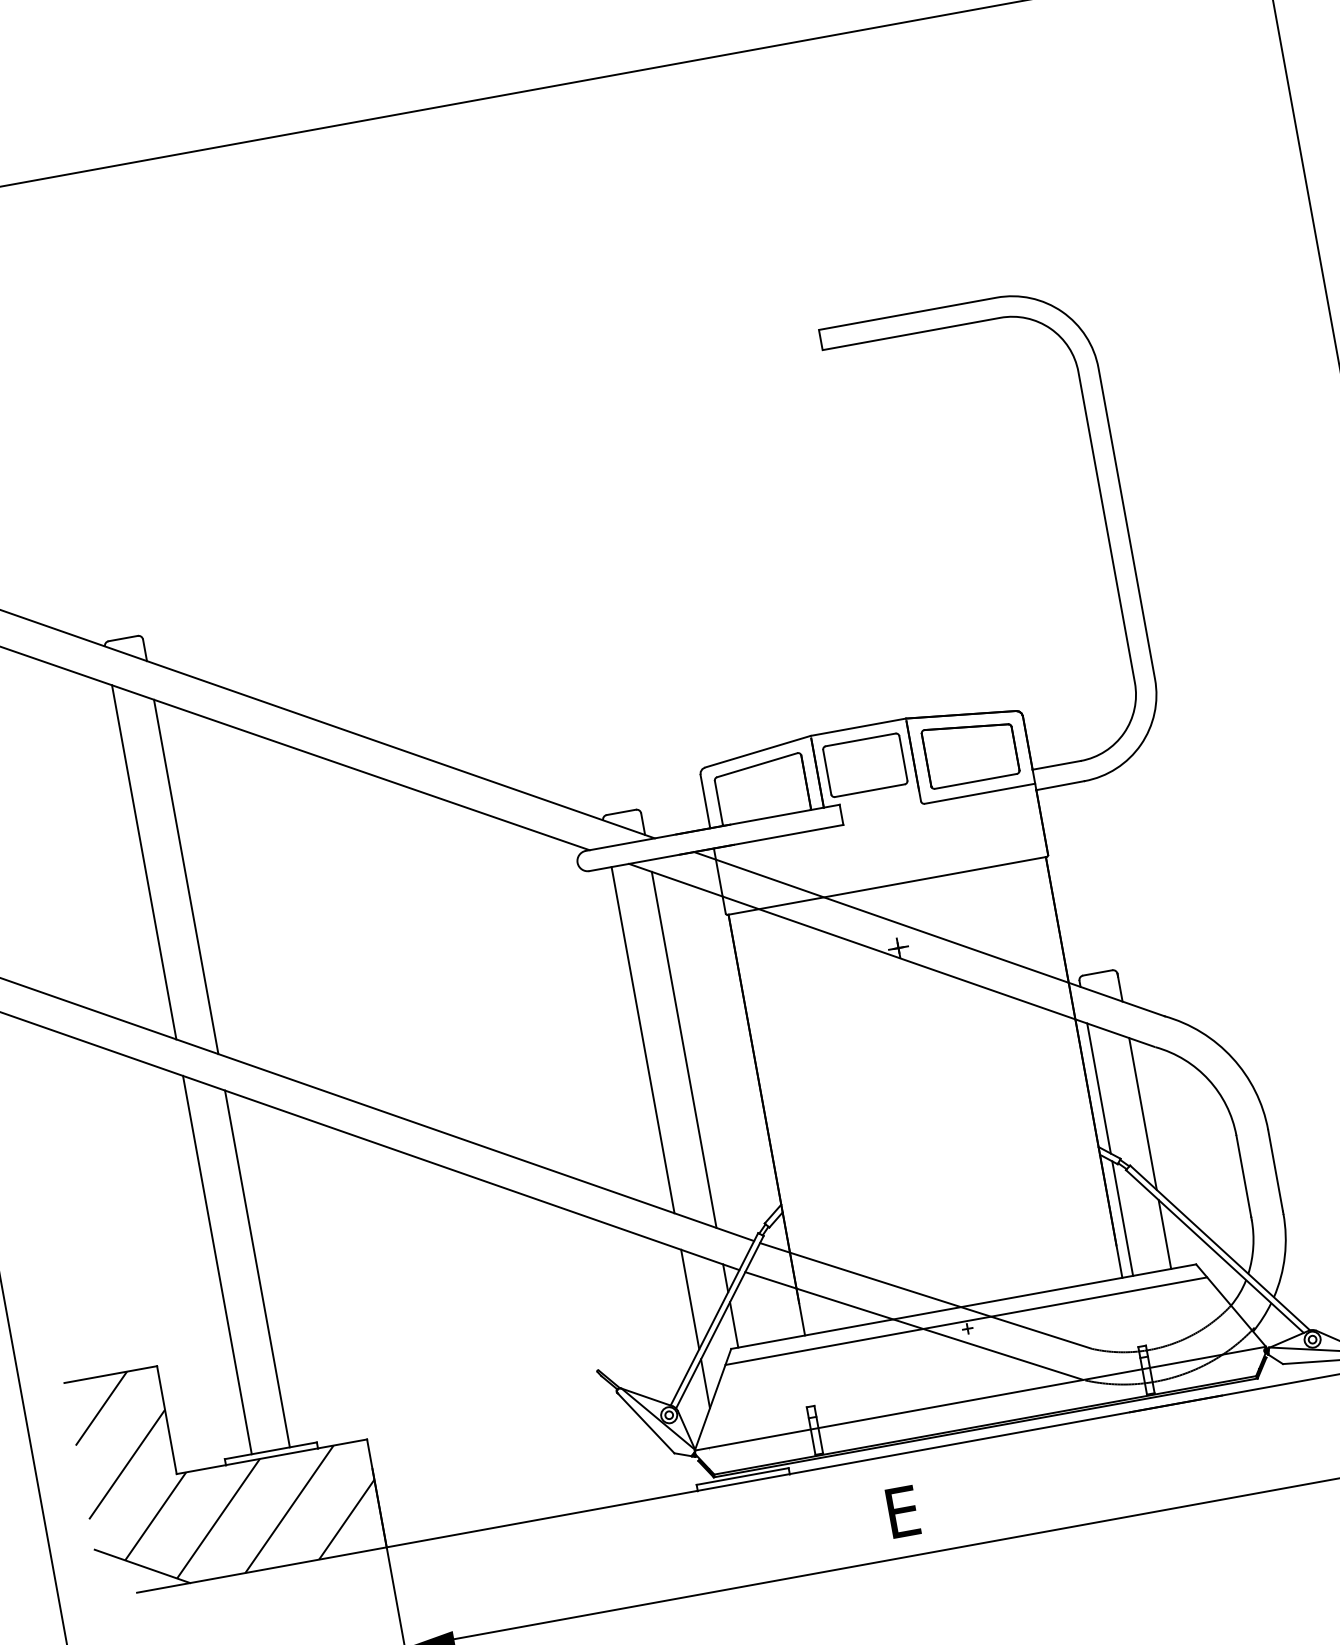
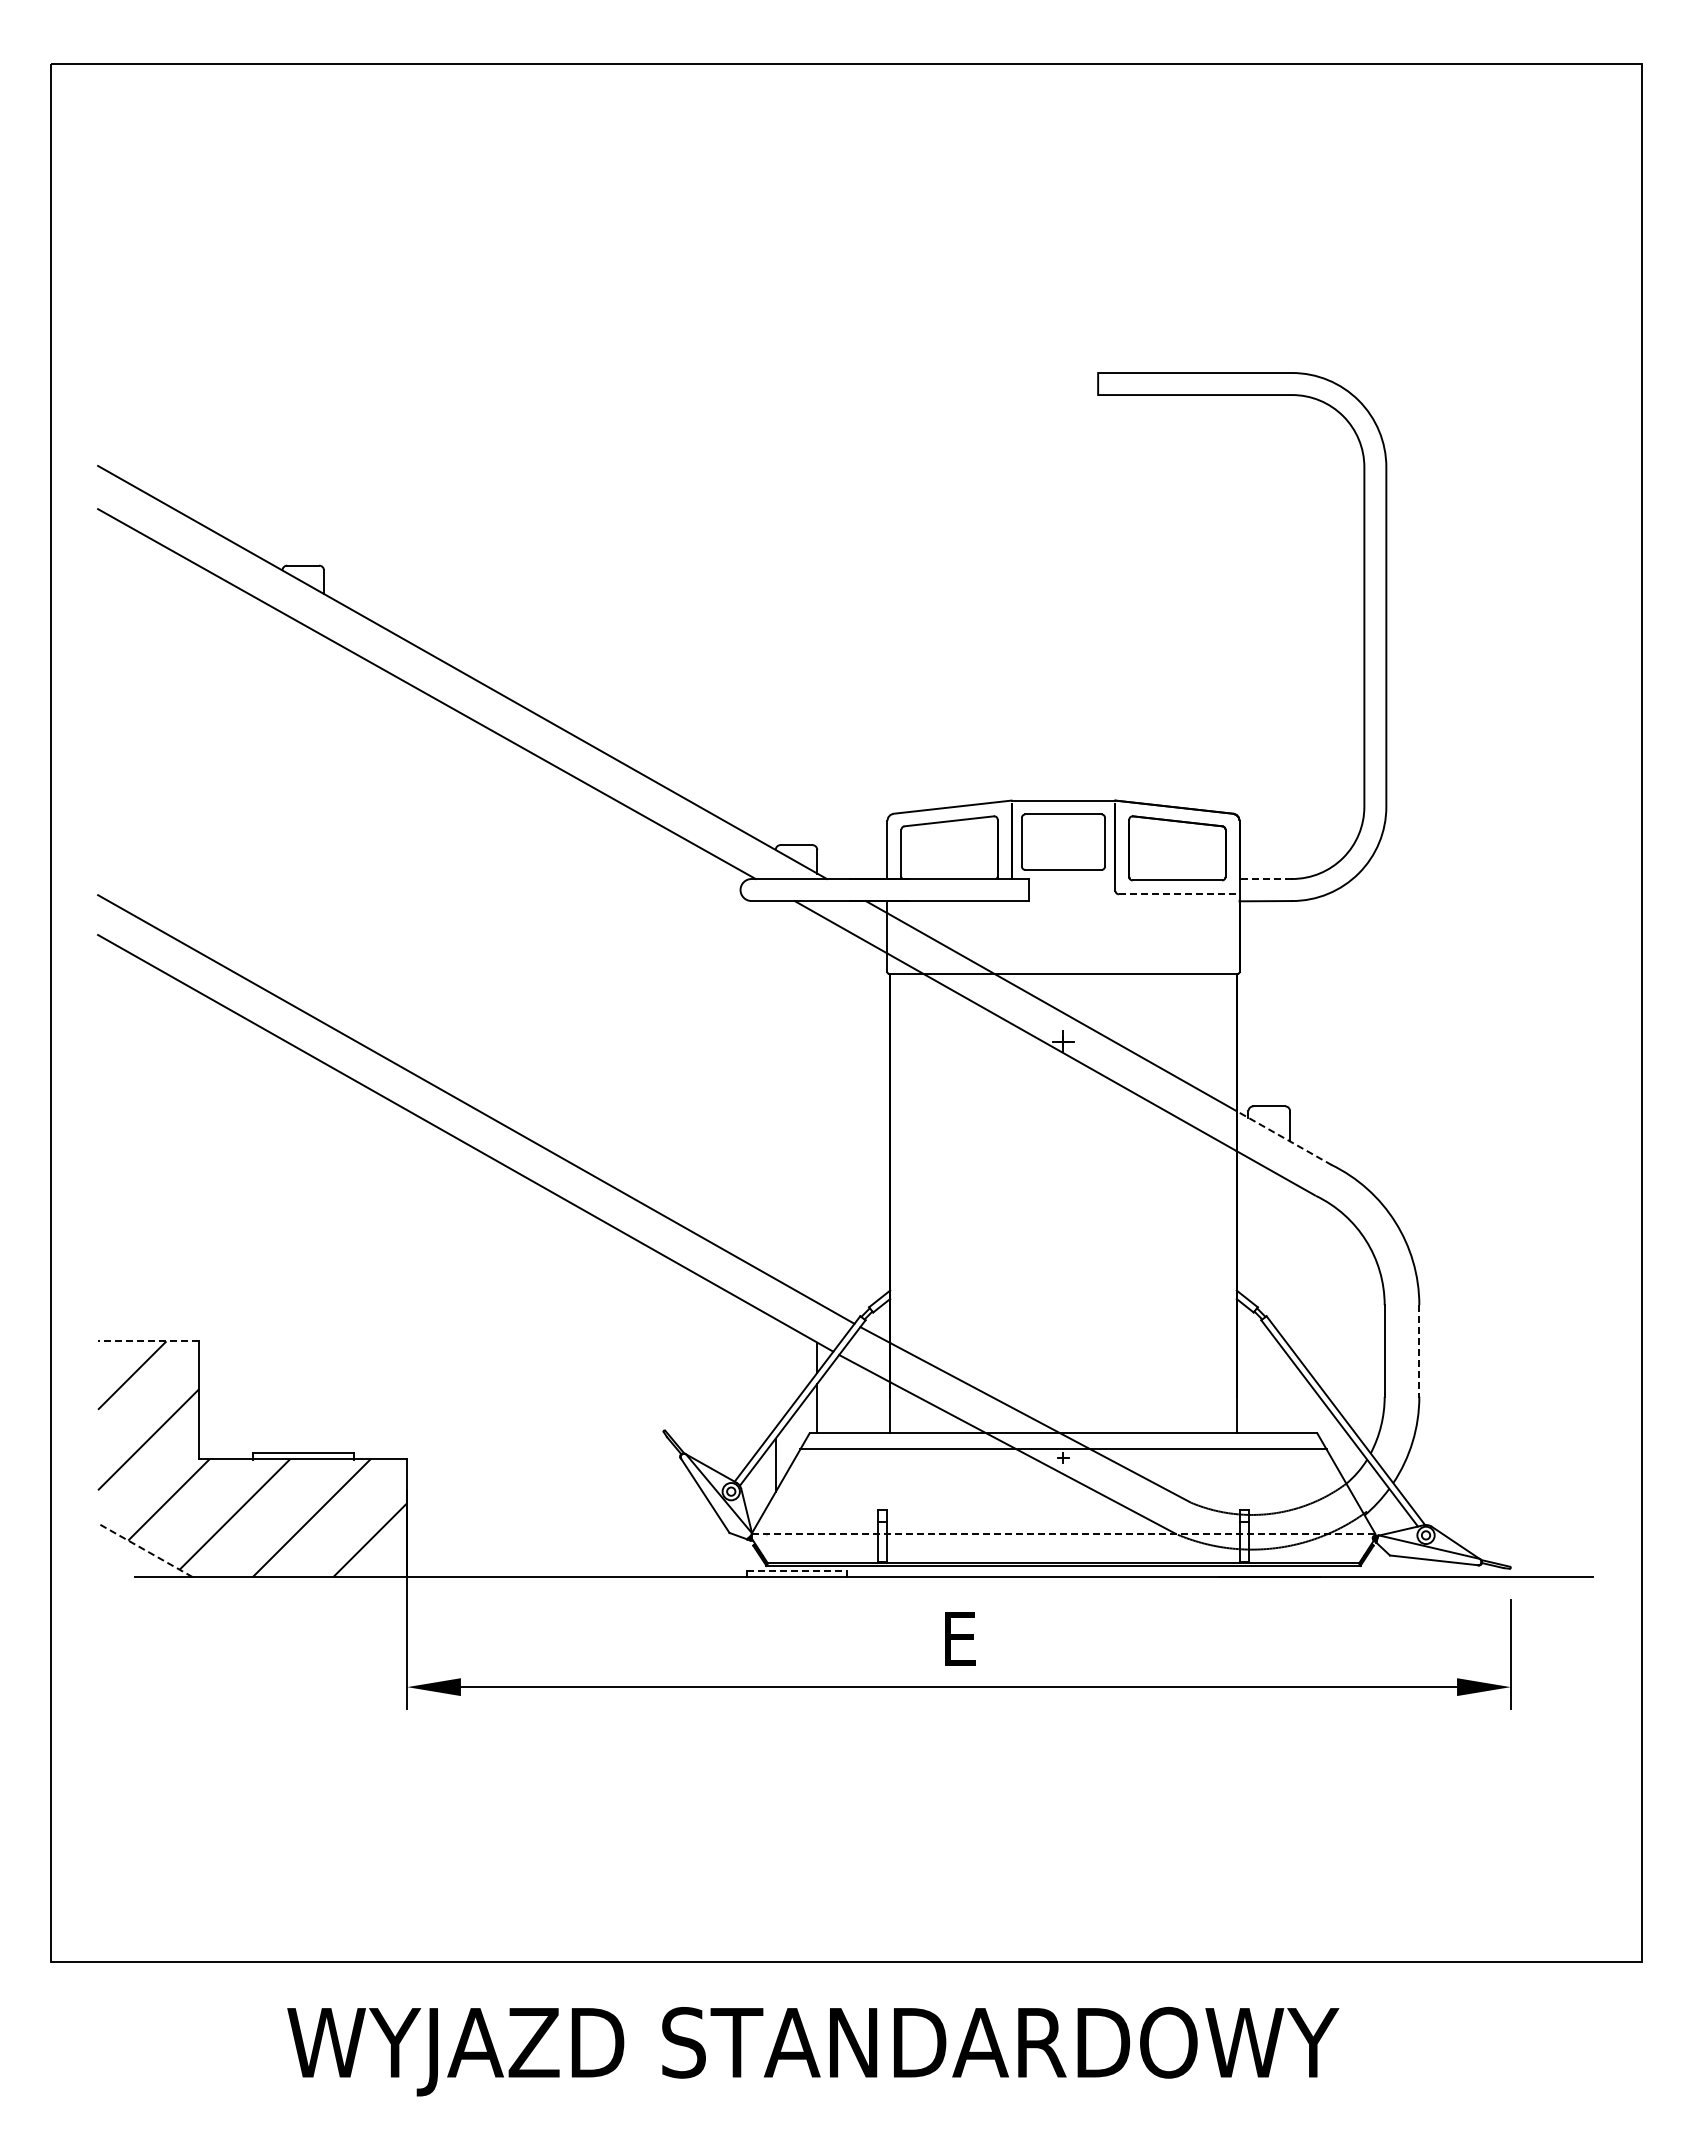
line: (1056, 765) -> (1265, 879), solid -> dashed
line: (980, 793) -> (1179, 894), solid -> dashed
line: (144, 861) -> (282, 805), removed
line: (186, 876) -> (324, 829), removed
line: (1116, 999) -> (1284, 1138), solid -> dashed
line: (642, 1040) -> (775, 1090), removed
line: (684, 1049) -> (817, 1107), removed
line: (1099, 1088) -> (1248, 1228), removed
line: (1143, 1114) -> (1290, 1264), removed
line: (1275, 1171) -> (1419, 1350), solid -> dashed
line: (1122, 1218) -> (1248, 1370), removed
line: (1165, 1234) -> (1290, 1395), removed
line: (217, 1264) -> (282, 1245), removed
line: (257, 1268) -> (324, 1257), removed
line: (690, 1299) -> (775, 1373), removed
line: (110, 1374) -> (148, 1341), solid -> dashed
line: (980, 1398) -> (1063, 1533), solid -> dashed
line: (742, 1476) -> (797, 1570), solid -> dashed
line: (141, 1566) -> (144, 1550), solid -> dashed

